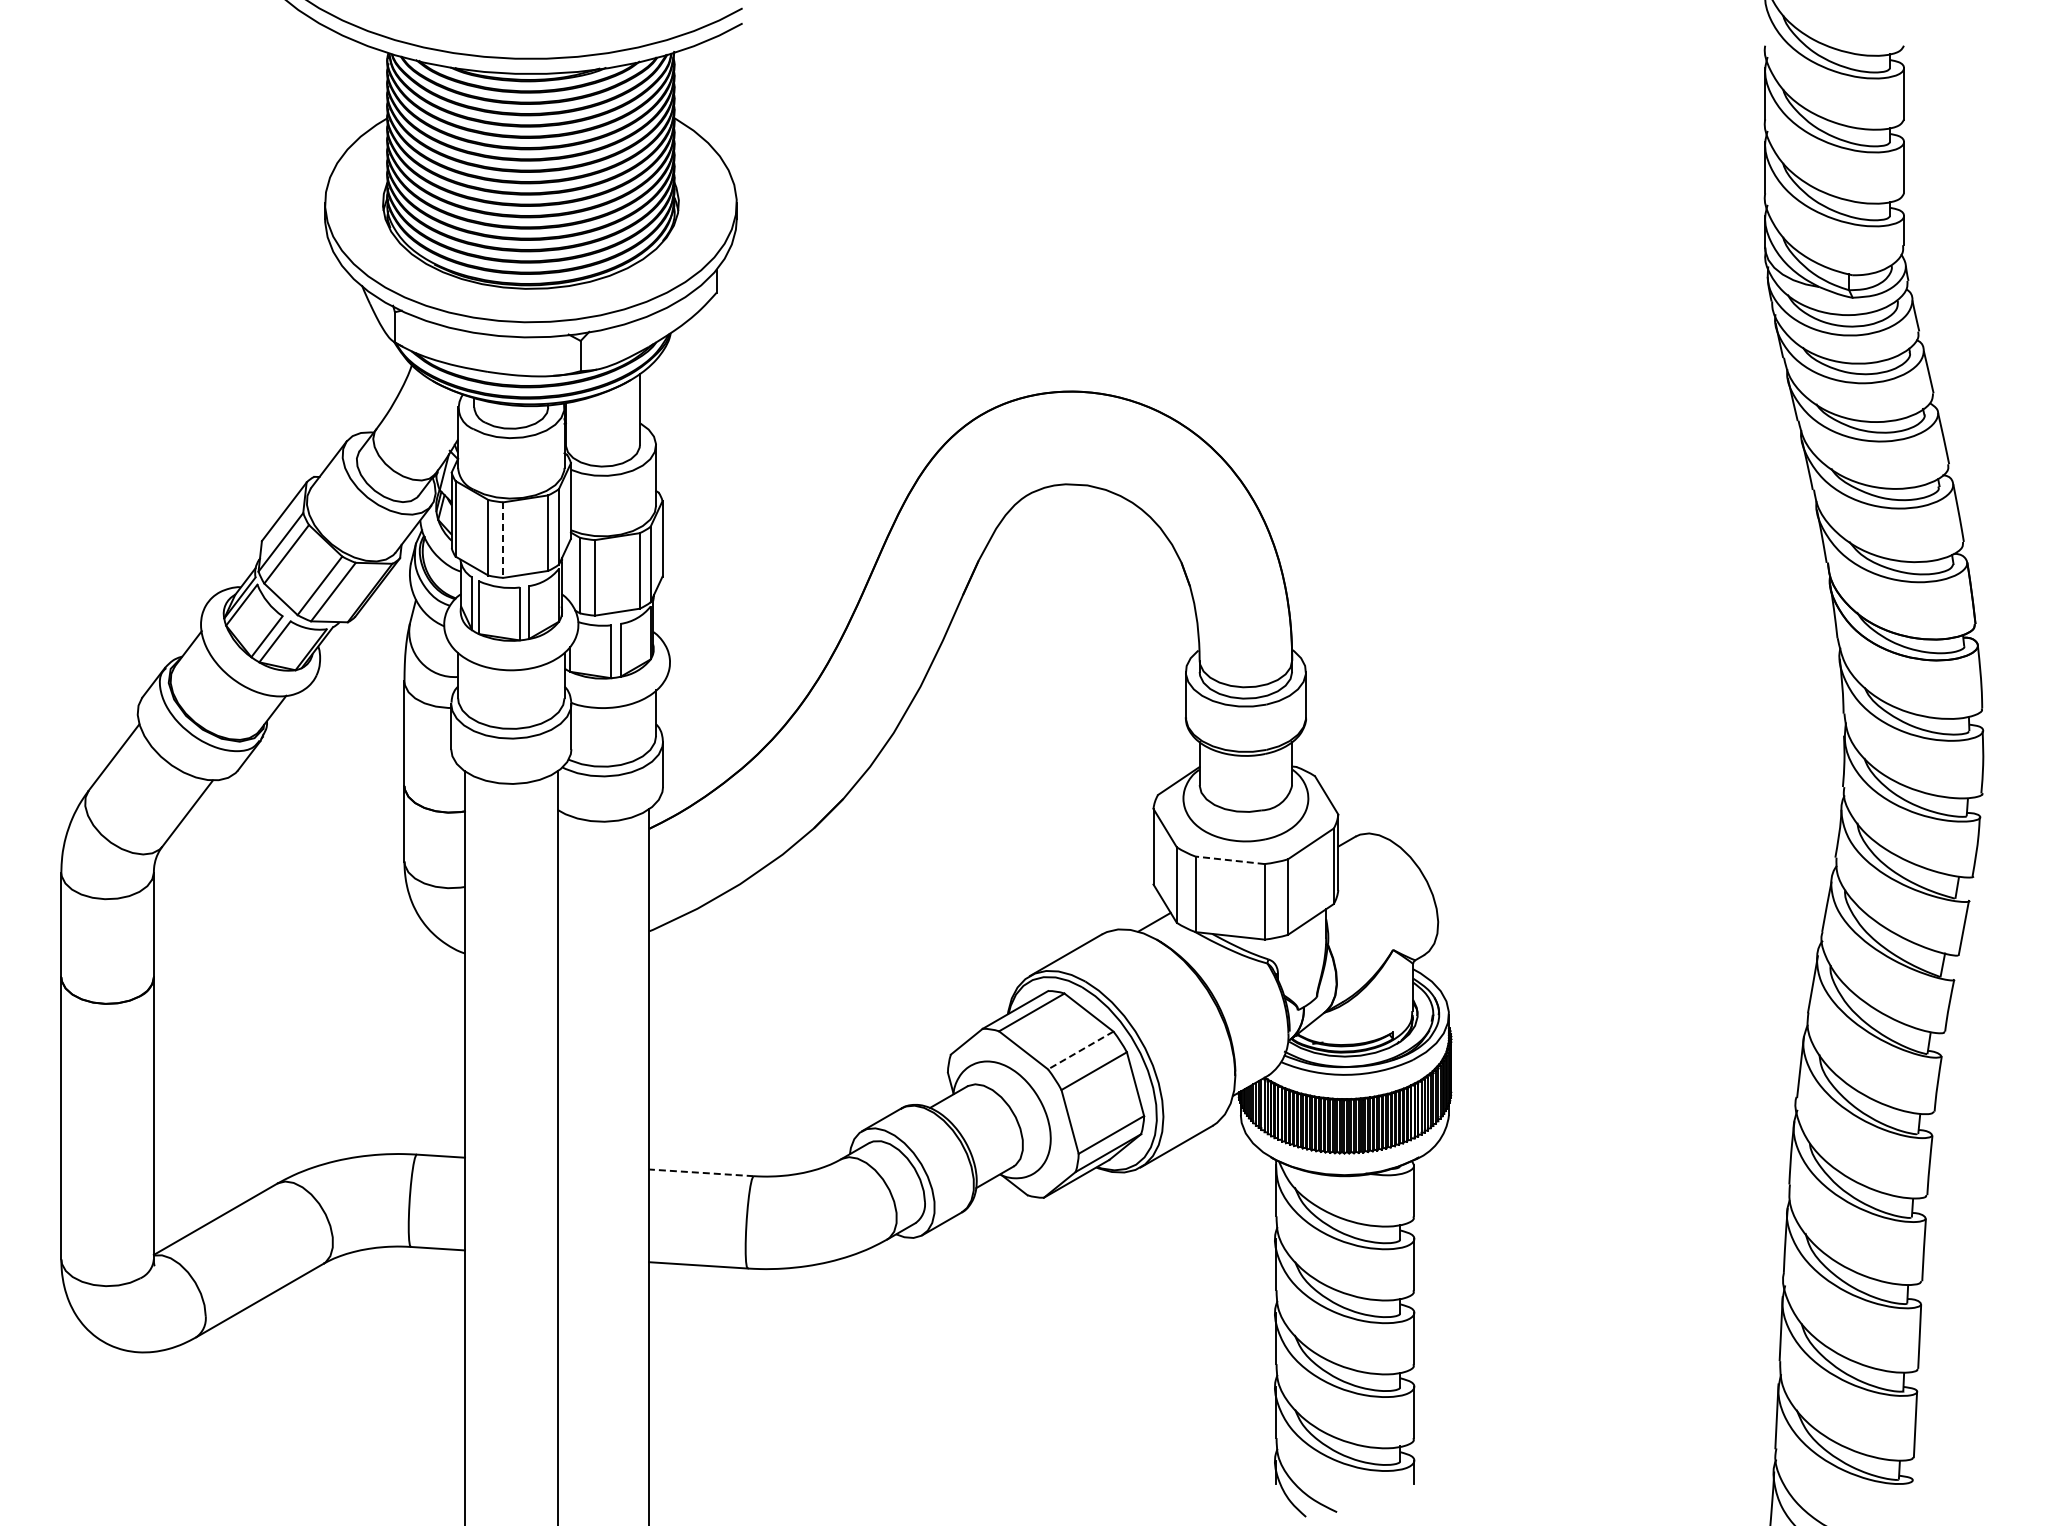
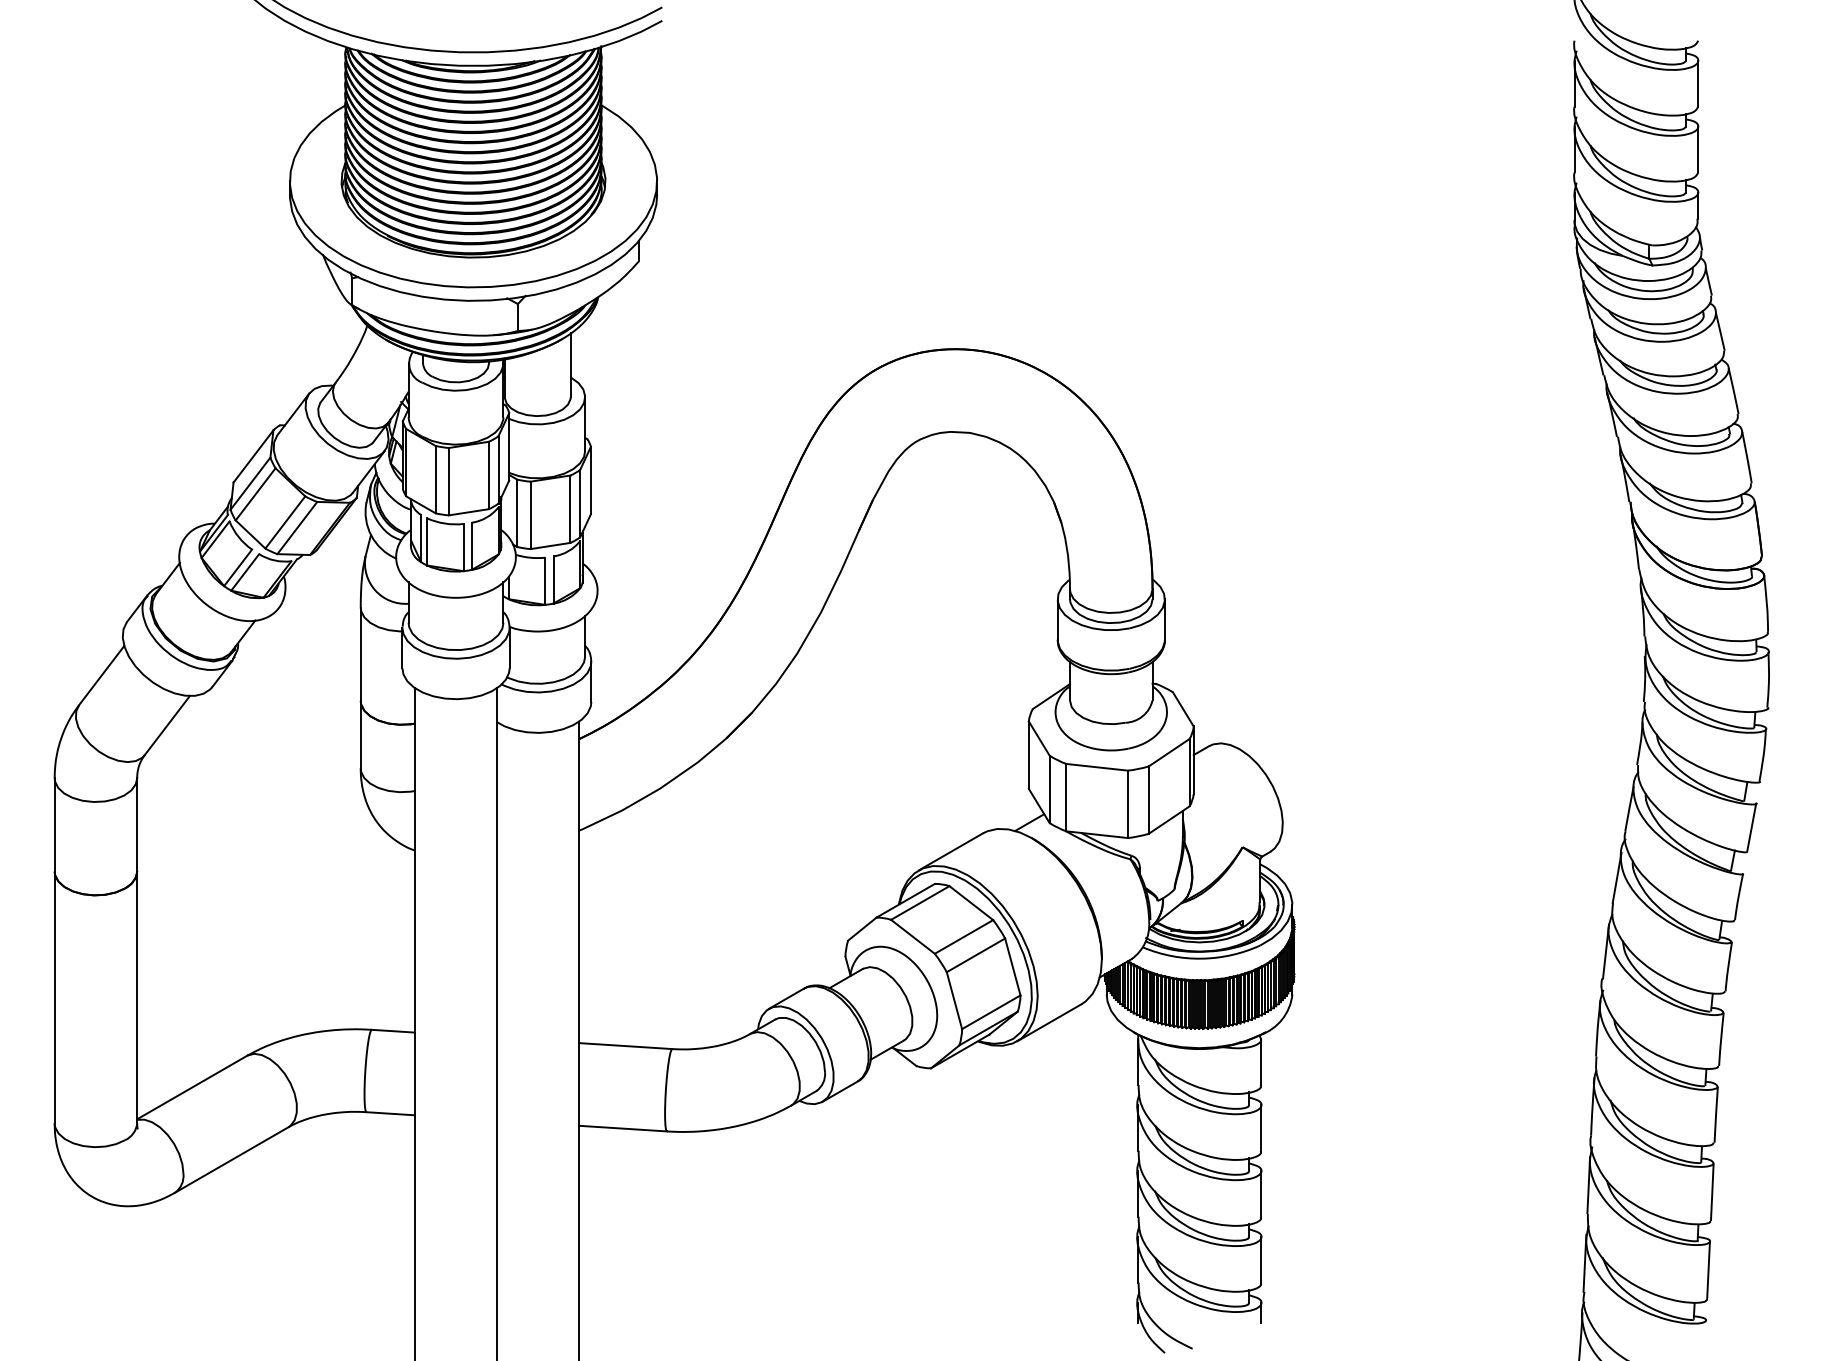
line: (503, 540) -> (449, 482), dashed -> solid
line: (1230, 860) -> (1097, 767), dashed -> solid
line: (1080, 1050) -> (963, 936), dashed -> solid
line: (700, 1172) -> (624, 1045), dashed -> solid

